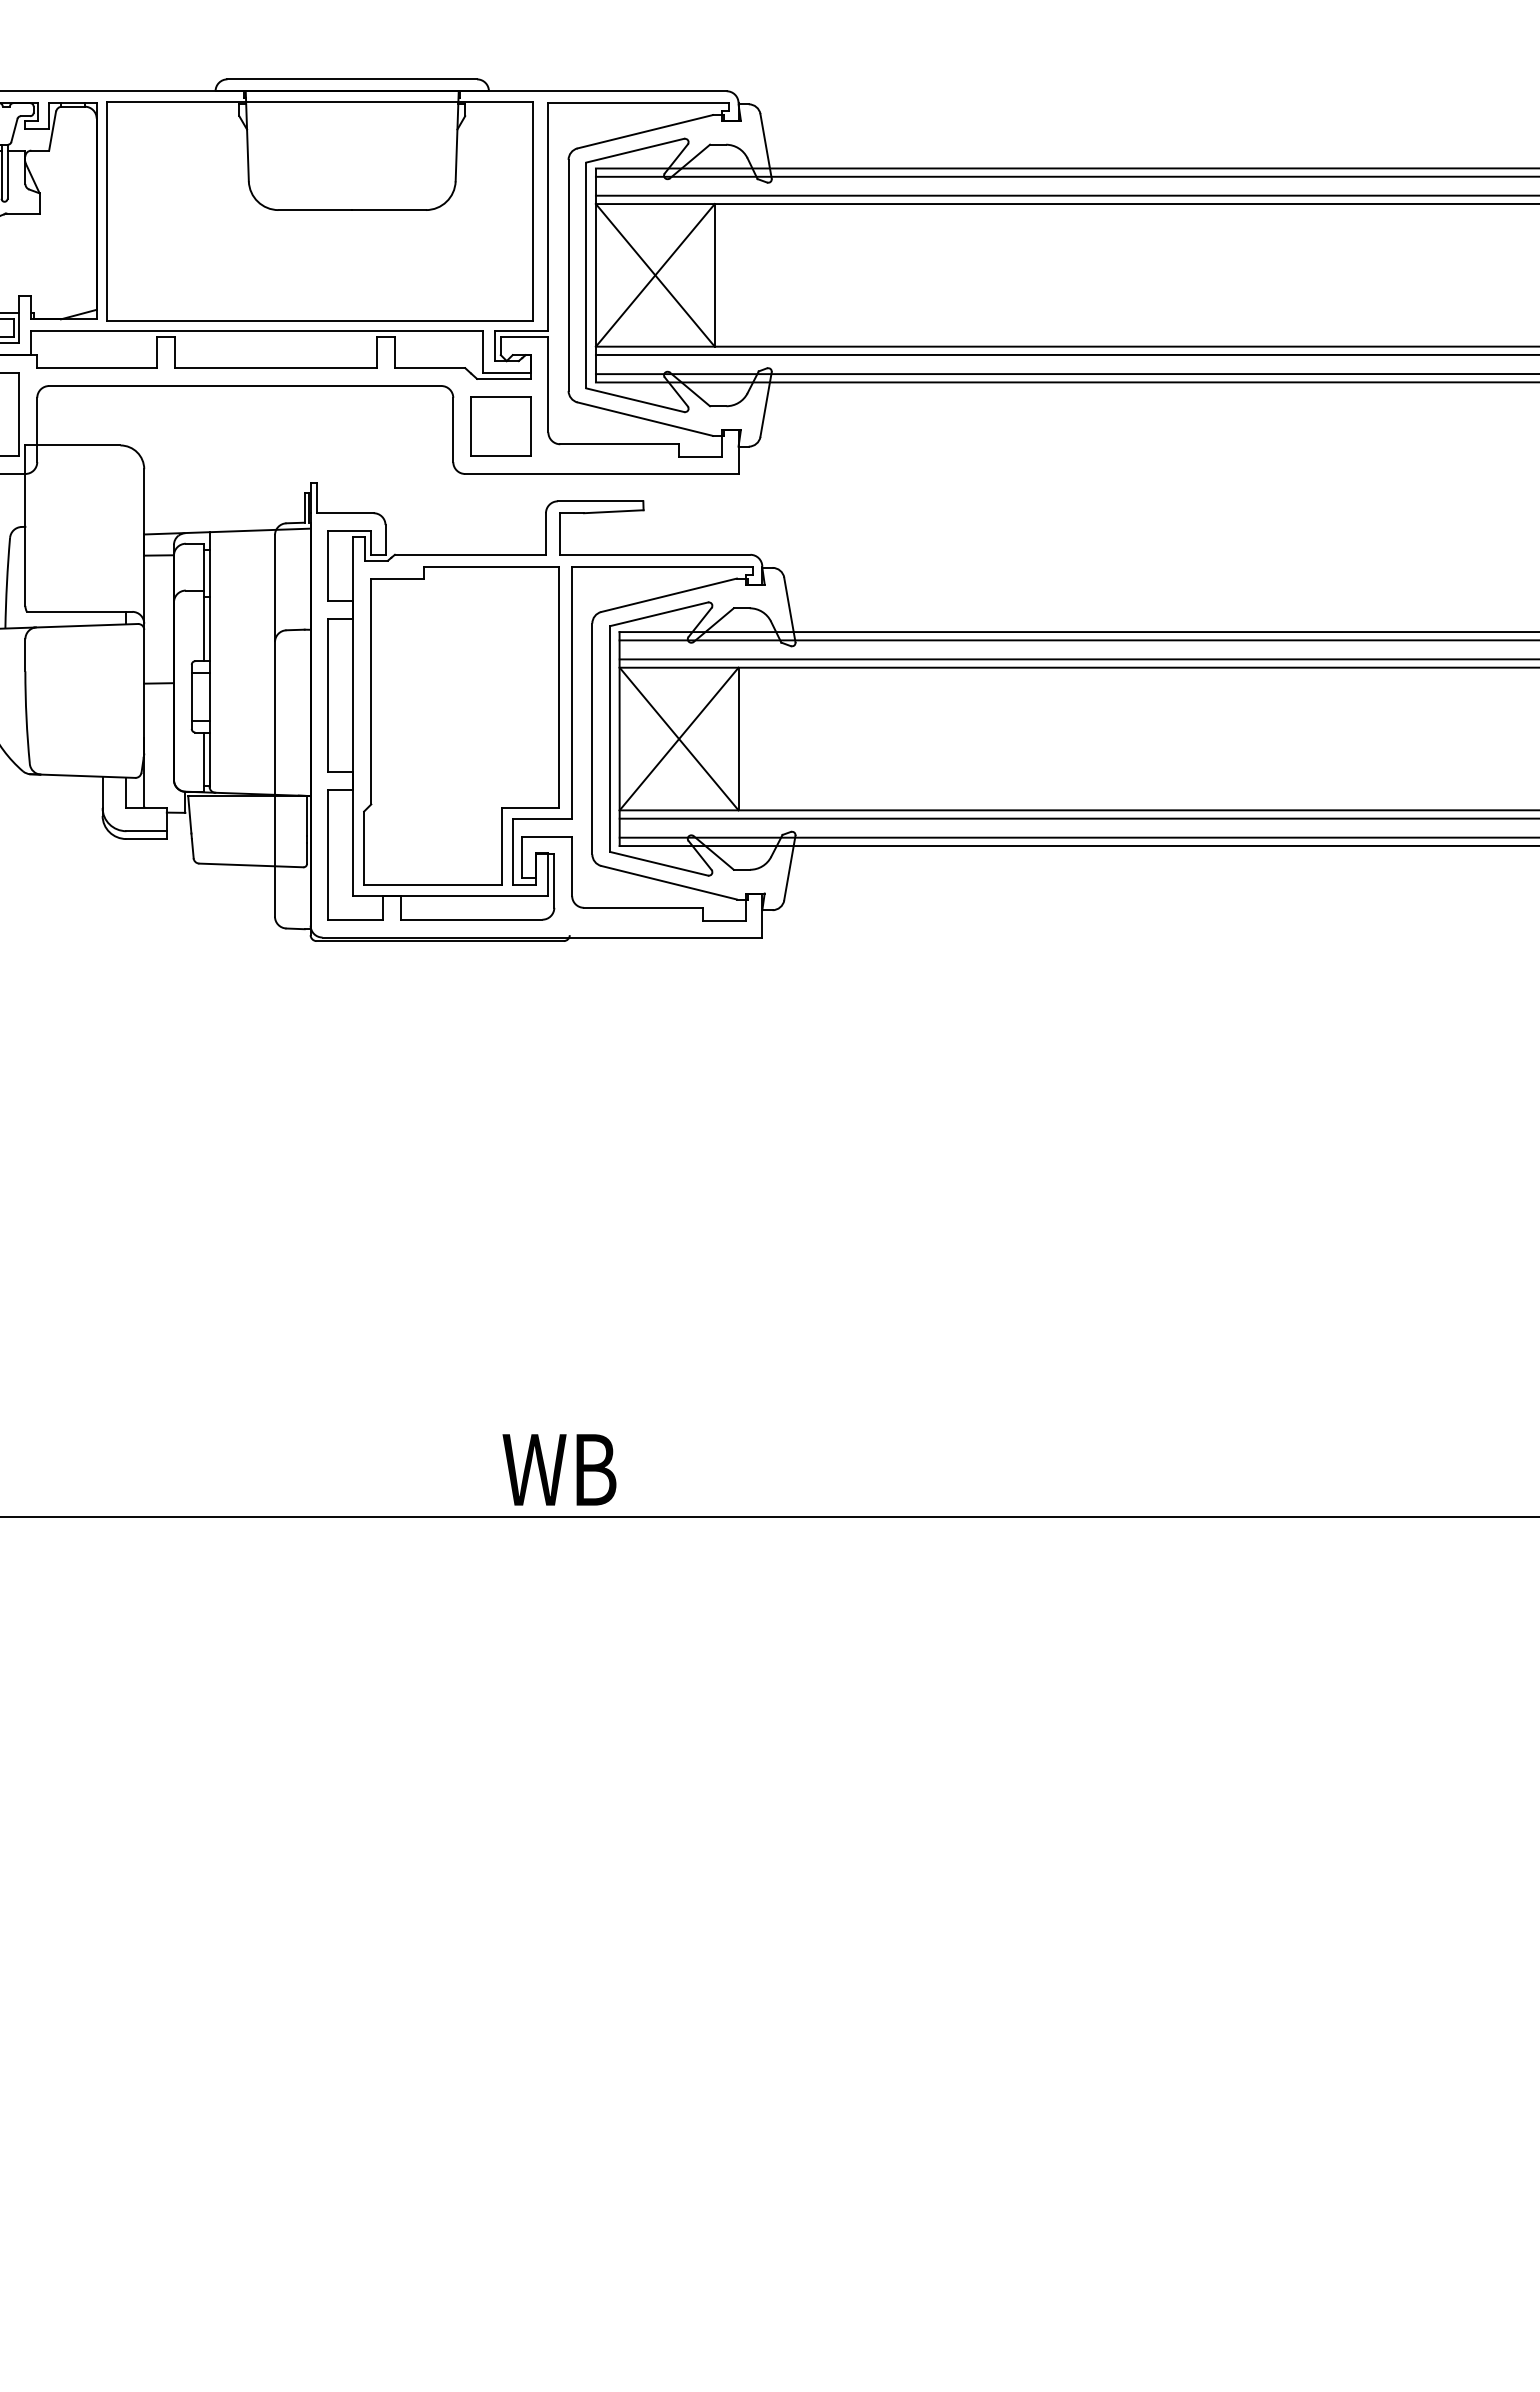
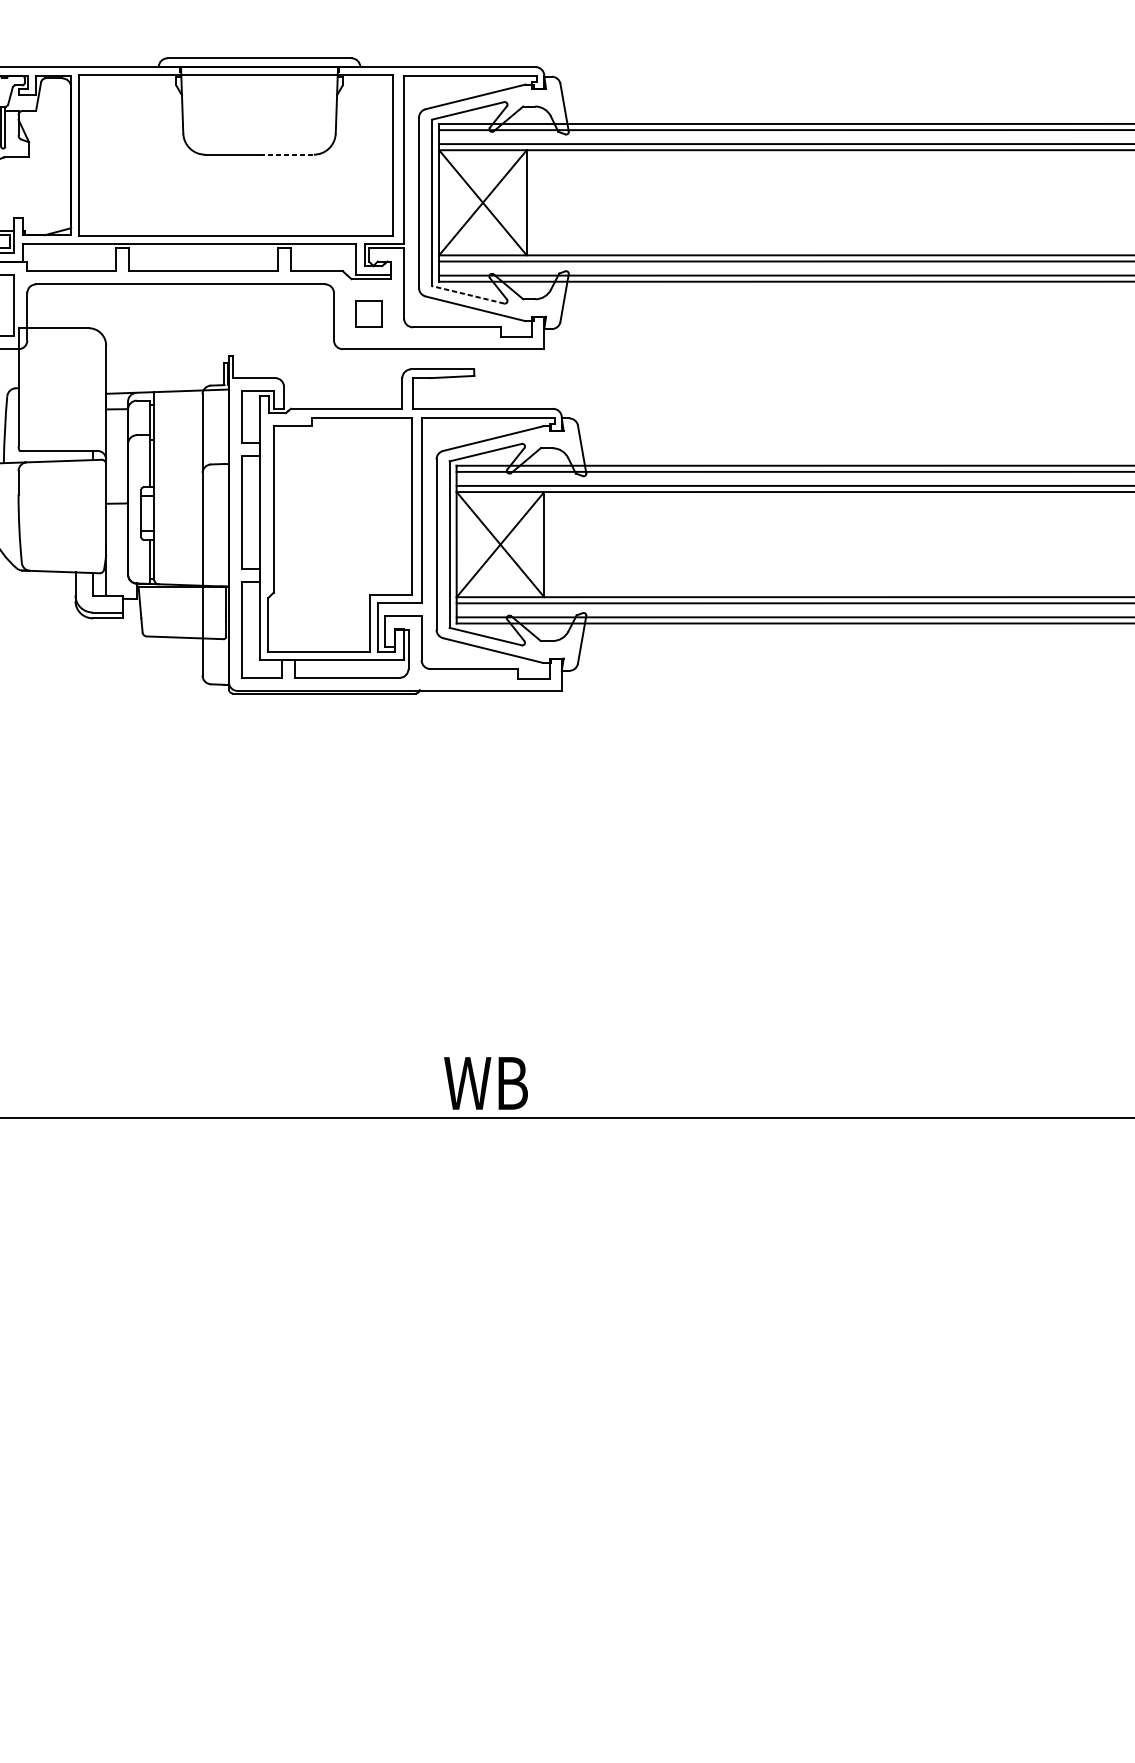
line: (389, 210) -> (286, 154), solid -> dashed
line: (634, 400) -> (467, 295), solid -> dashed
part: (500, 426) -> (368, 314), size x0.6
text: (559, 1469) -> (486, 1083), moved

